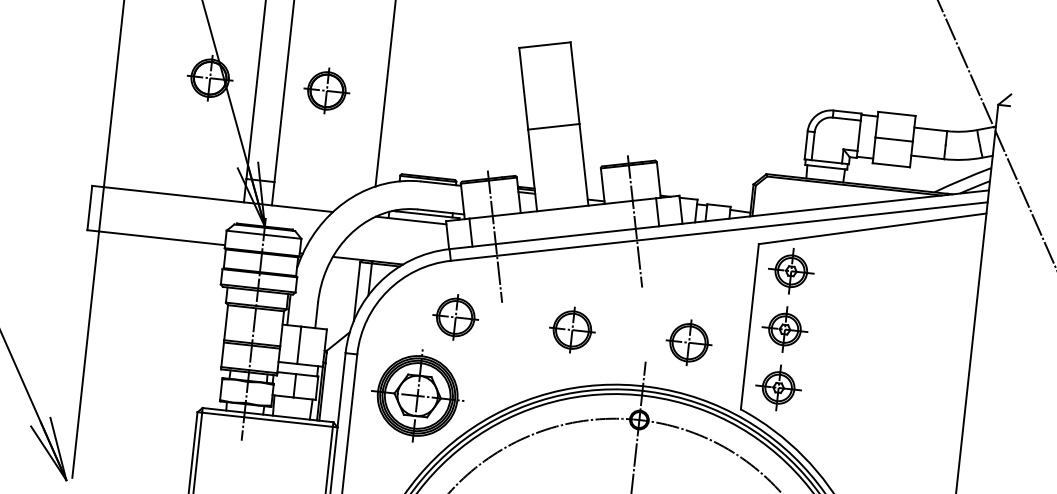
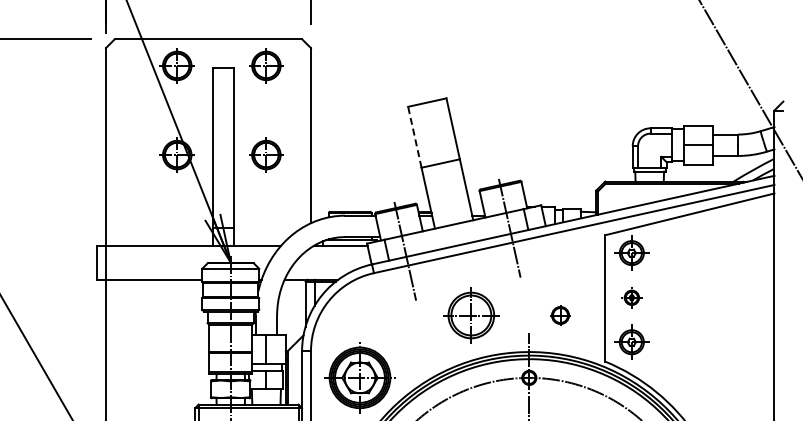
line: (523, 87) -> (414, 136), solid -> dashed
part: (454, 317) -> (381, 315), removed
part: (784, 329) -> (631, 297), size x0.6
part: (572, 330) -> (471, 315), size x1.6
part: (689, 342) -> (560, 315), size x0.6

